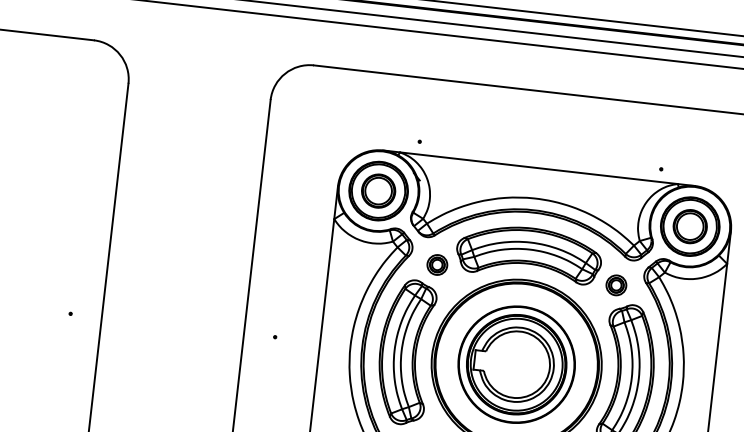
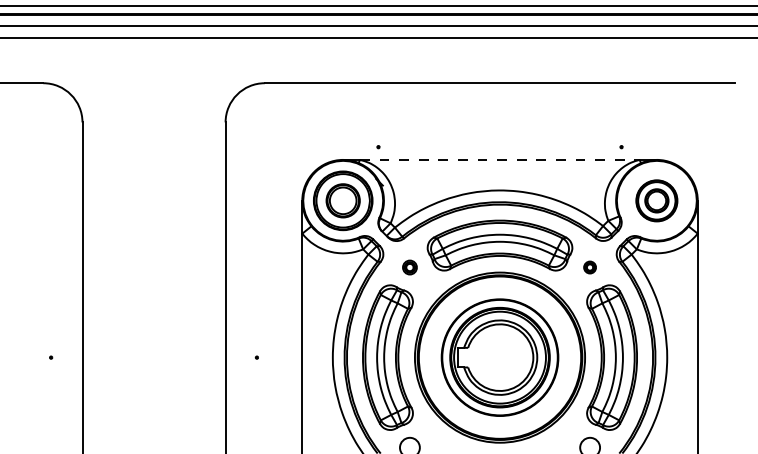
line: (538, 167) -> (499, 159), solid -> dashed
part: (689, 226) -> (656, 200), size x0.7
part: (436, 264) -> (409, 267), size x0.7
part: (615, 285) -> (589, 267), size x0.6

